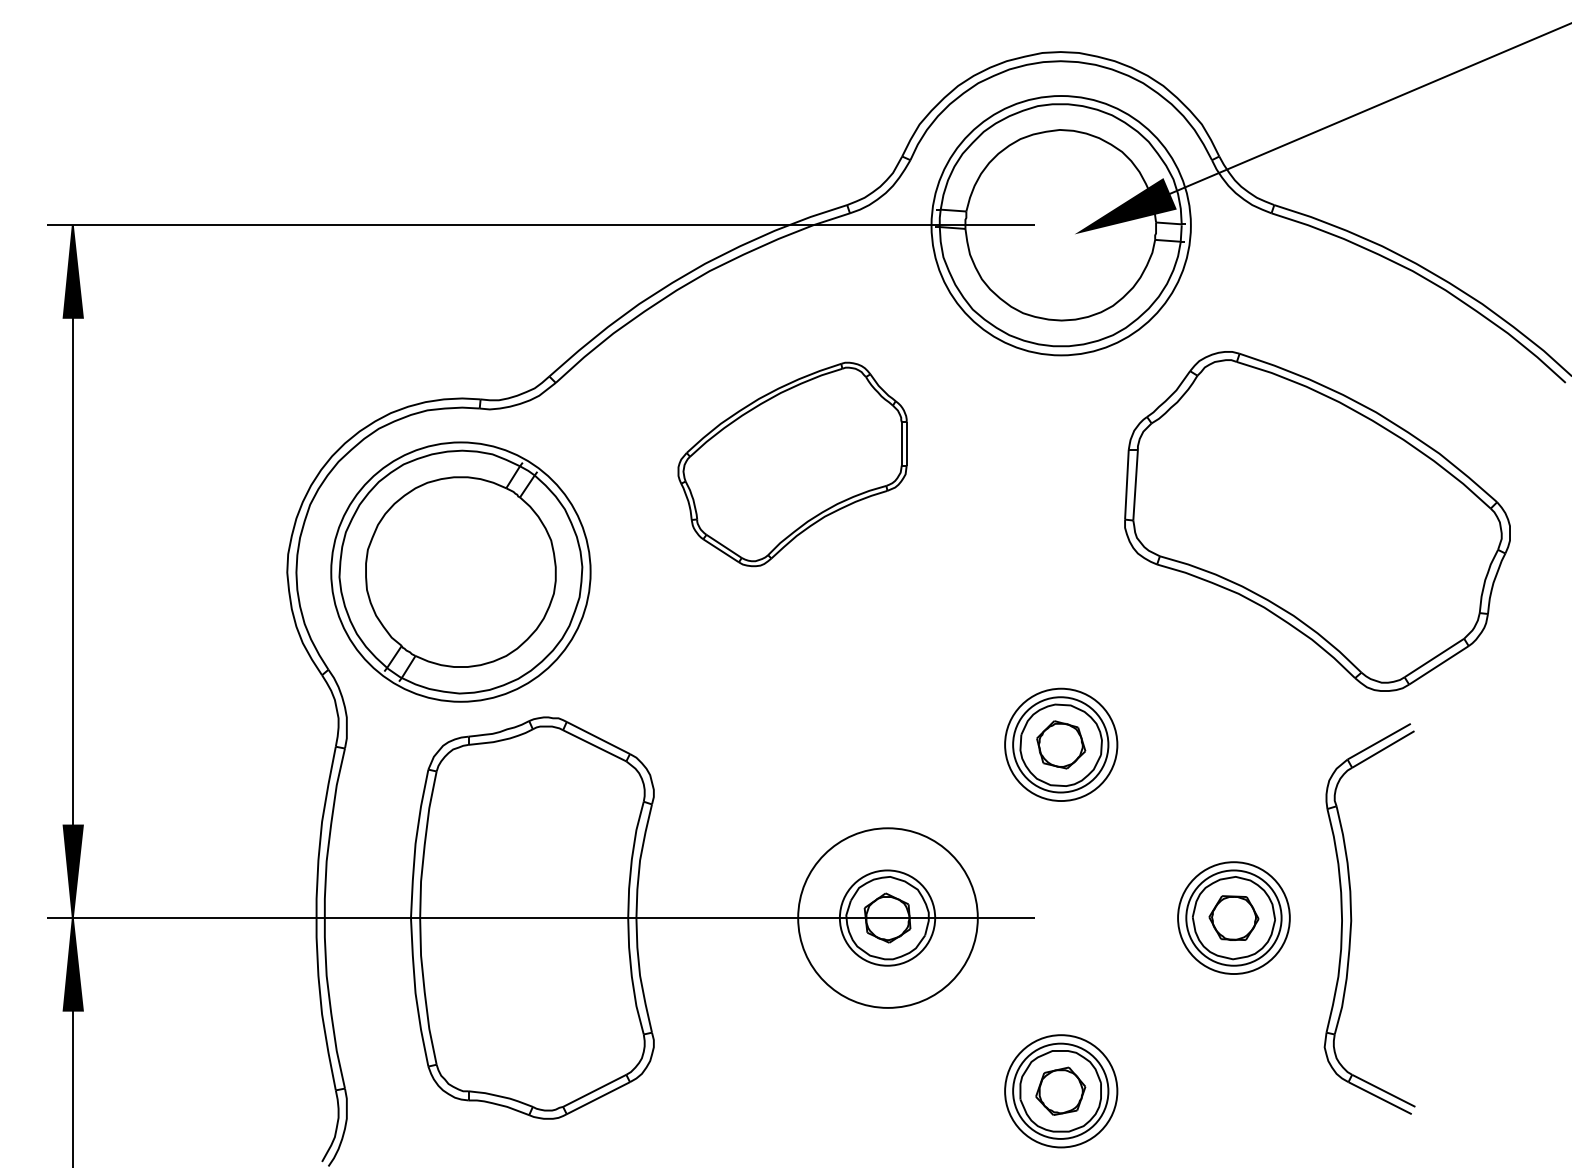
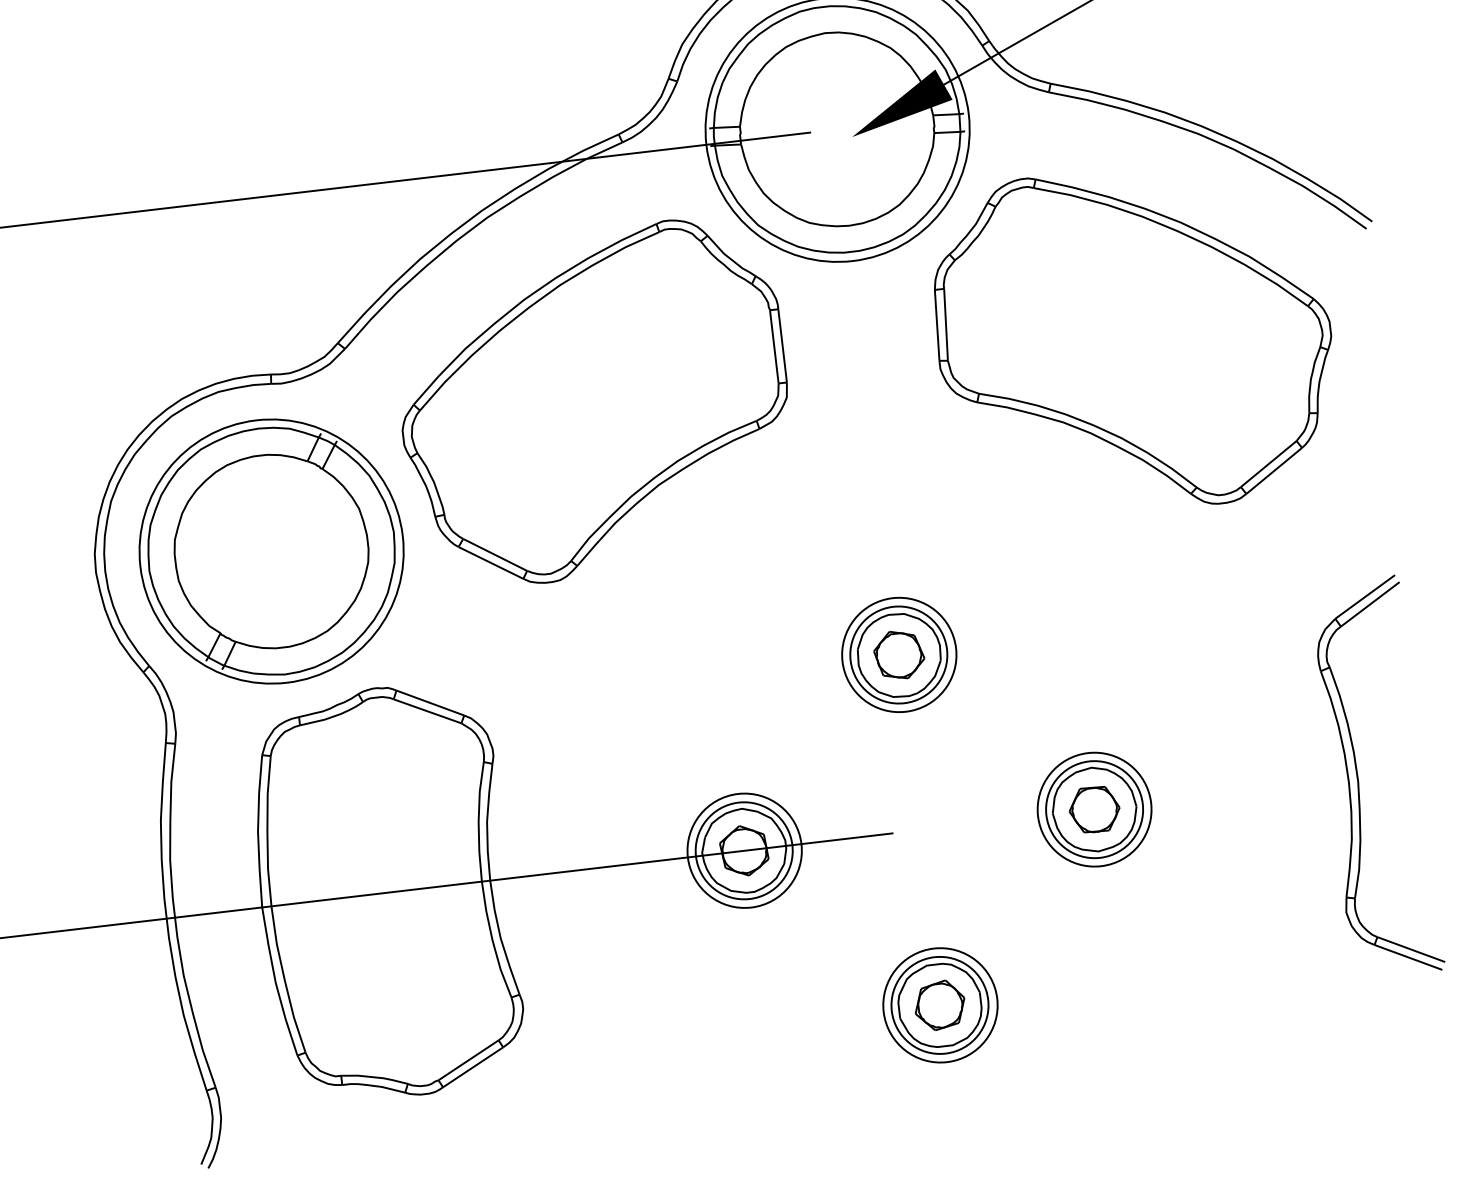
part: (792, 464) -> (594, 403), size x1.67
part: (1317, 521) -> (1134, 339), moved
circle: (887, 917) -> (744, 850), size x0.62
part: (1352, 918) -> (1359, 778), moved

